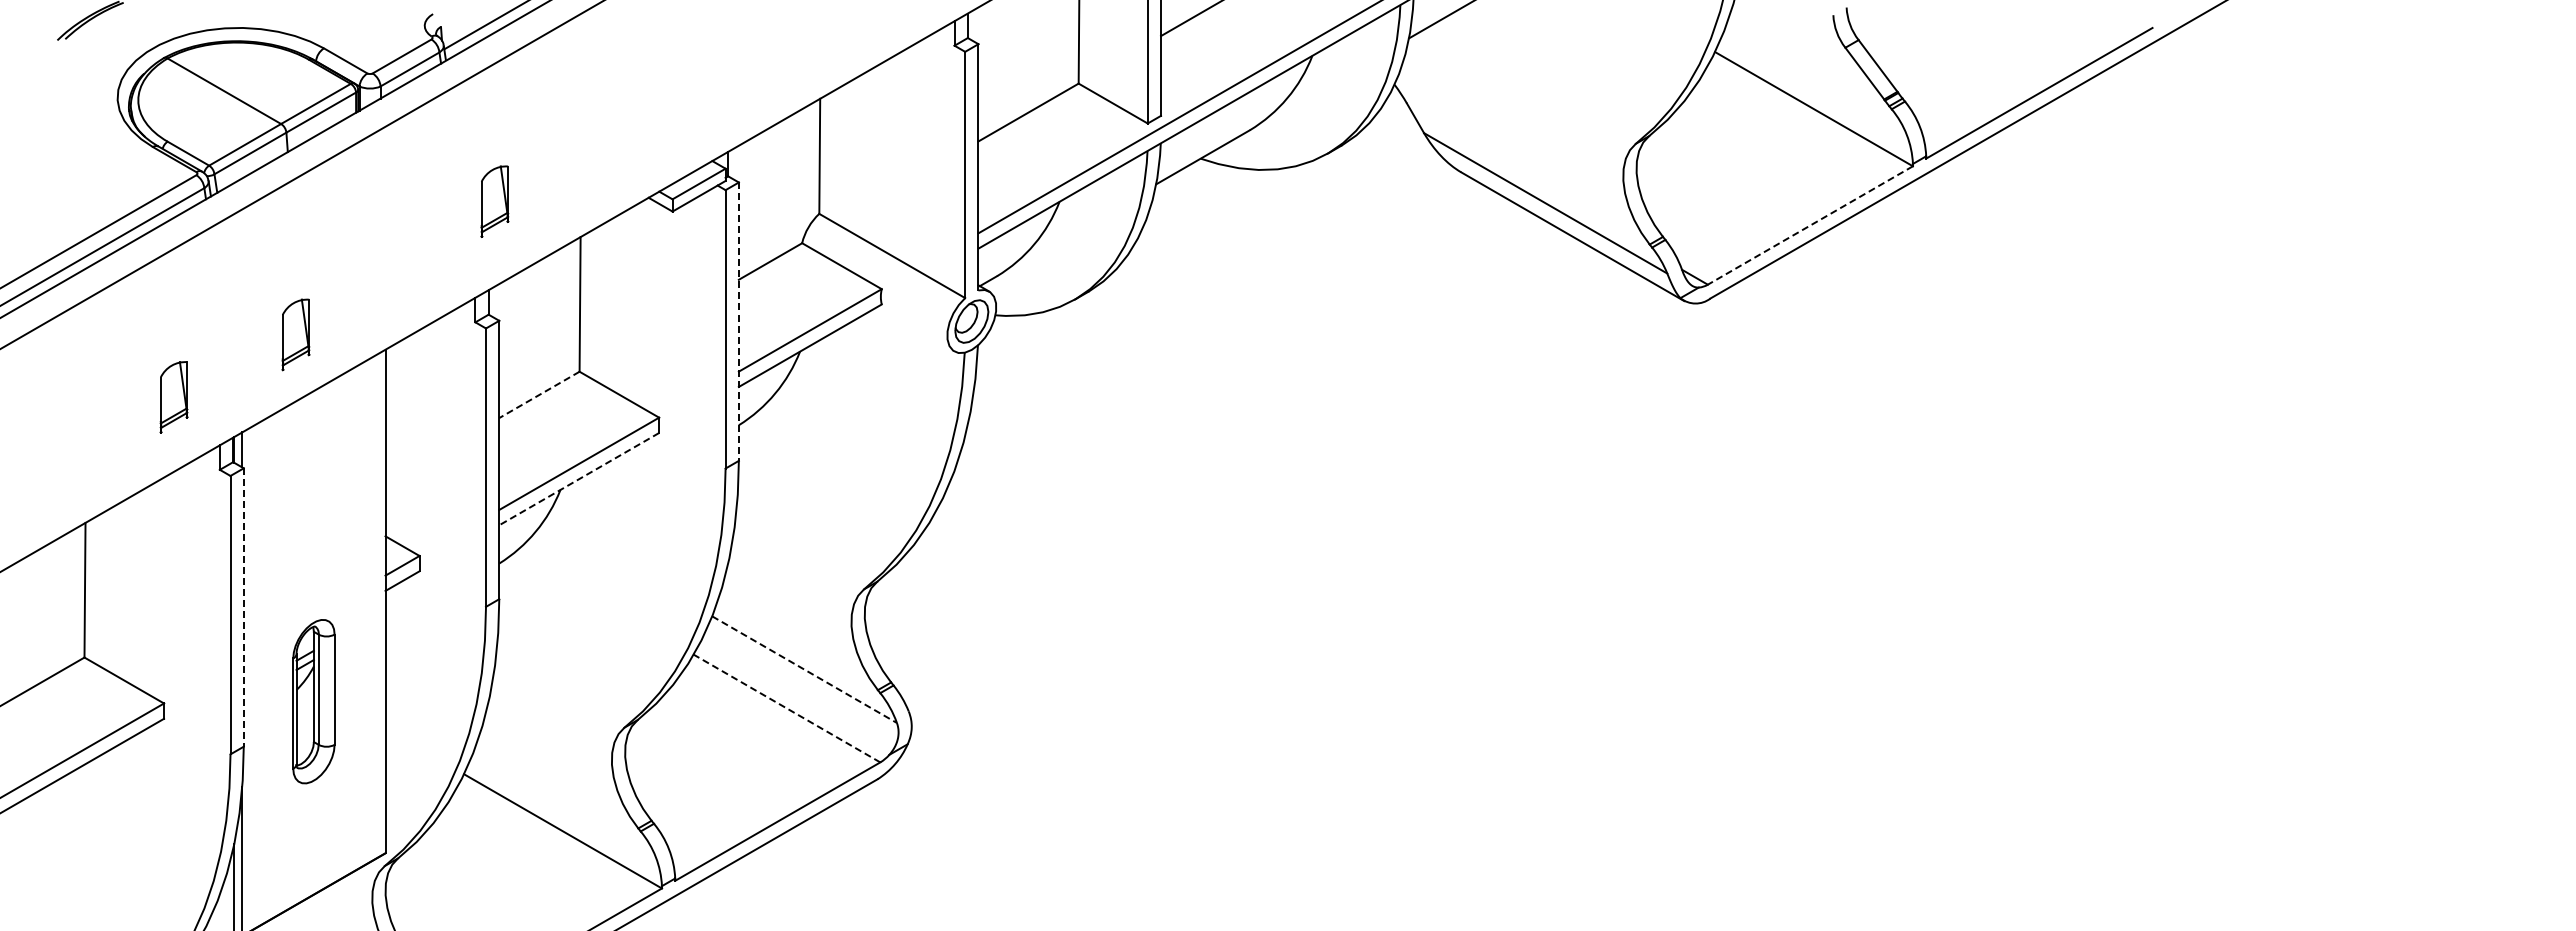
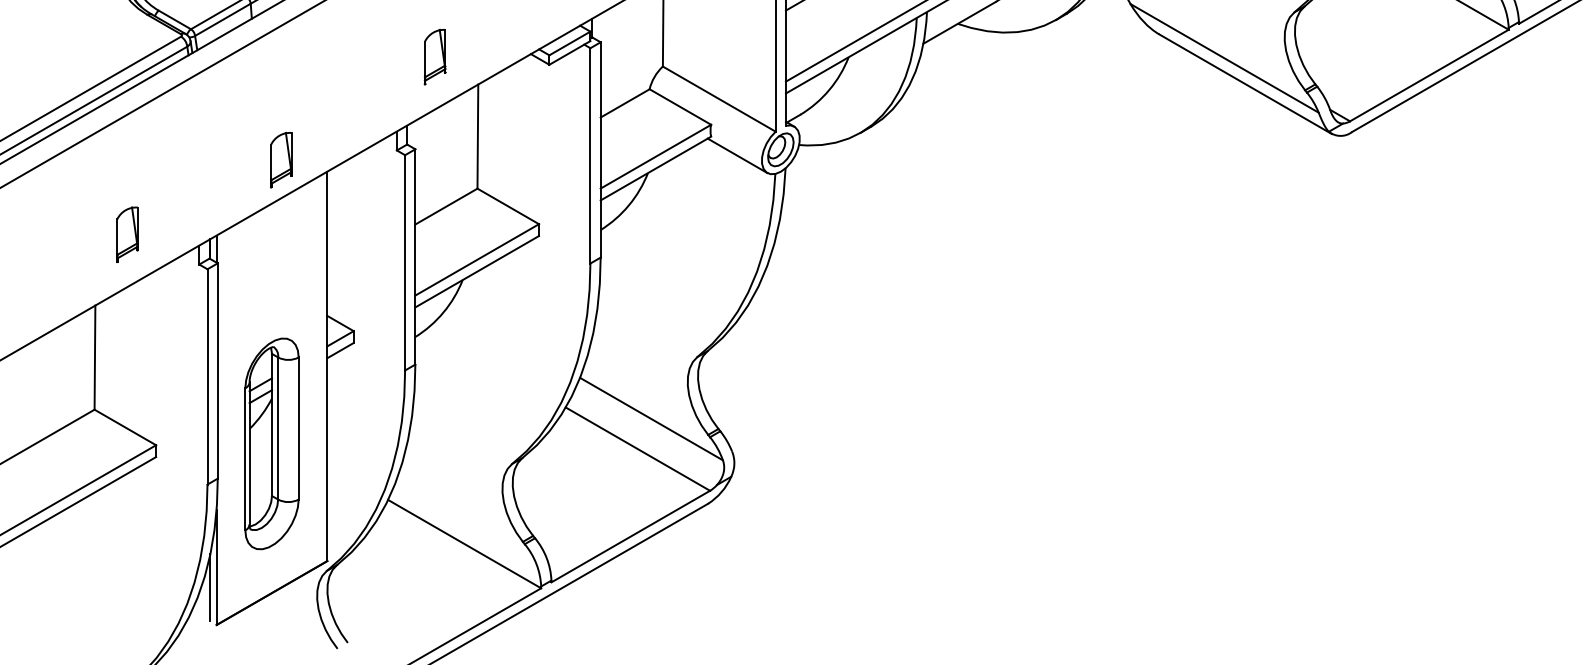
part: (494, 201) -> (434, 56), moved
line: (1809, 225) -> (1428, 75), dashed -> solid
line: (738, 322) -> (600, 150), dashed -> solid
line: (915, 329) -> (737, 155), added
part: (295, 334) -> (280, 159), moved
line: (539, 395) -> (446, 207), dashed -> solid
part: (173, 397) -> (127, 234), moved
line: (578, 479) -> (476, 272), dashed -> solid
line: (243, 608) -> (217, 371), dashed -> solid
line: (804, 669) -> (651, 418), dashed -> solid
part: (313, 701) -> (271, 443), size x1.67
line: (787, 708) -> (638, 449), dashed -> solid

